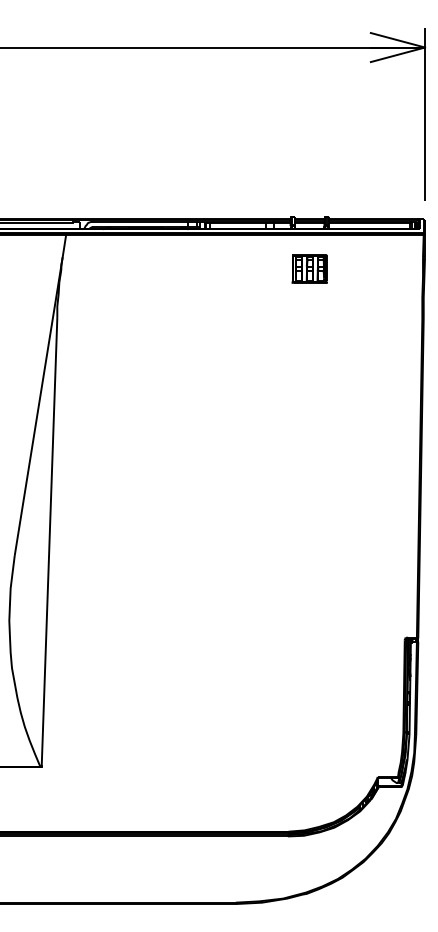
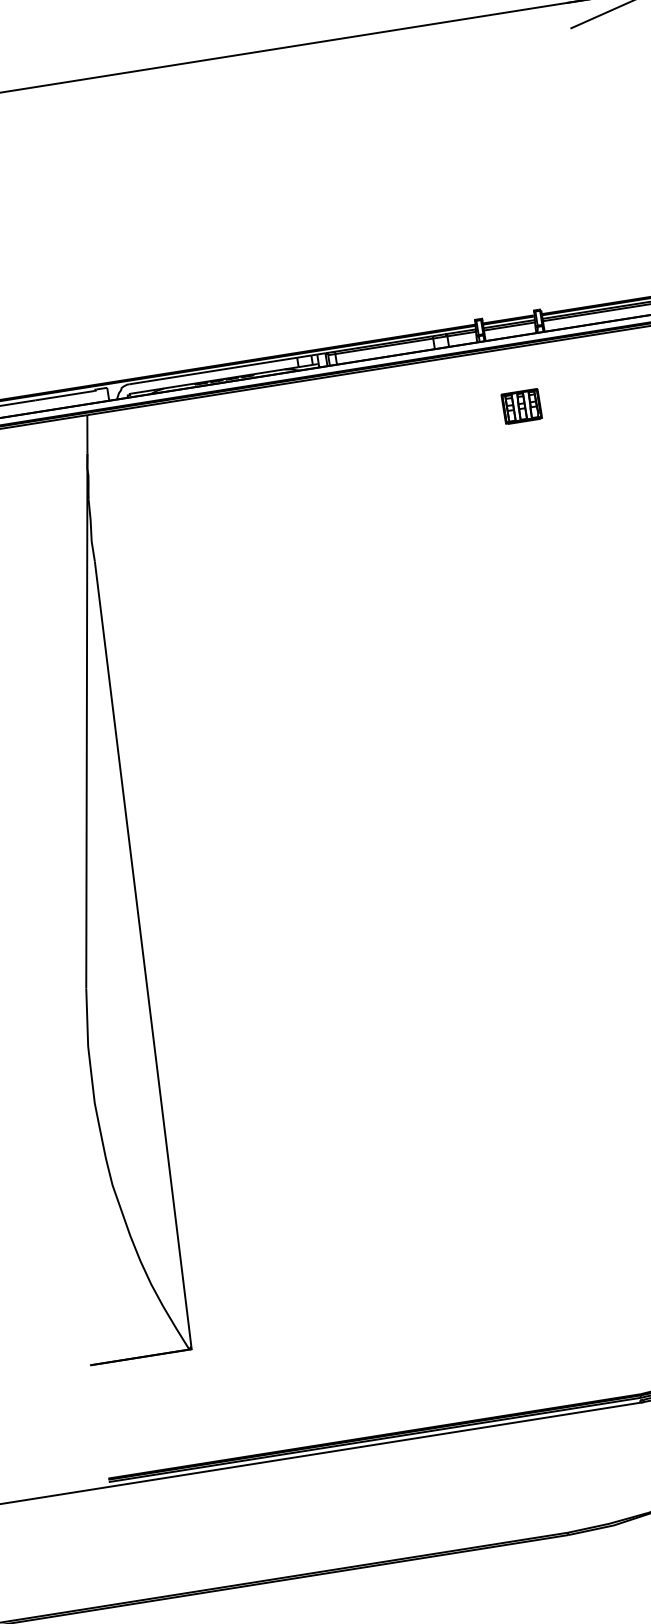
part: (309, 268) -> (521, 405), size x0.6

